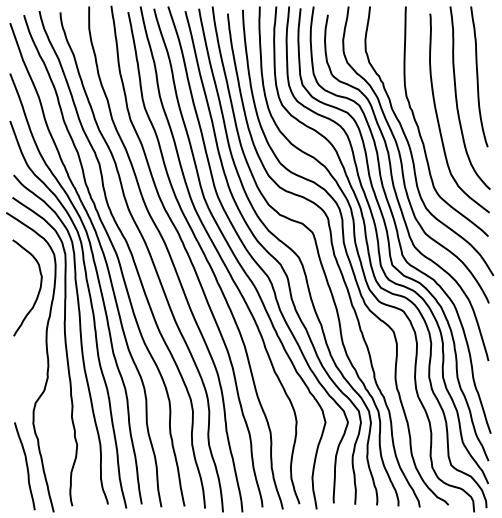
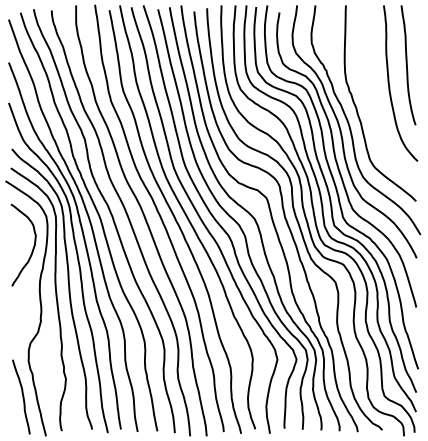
curve: (438, 117) -> (373, 99), removed

